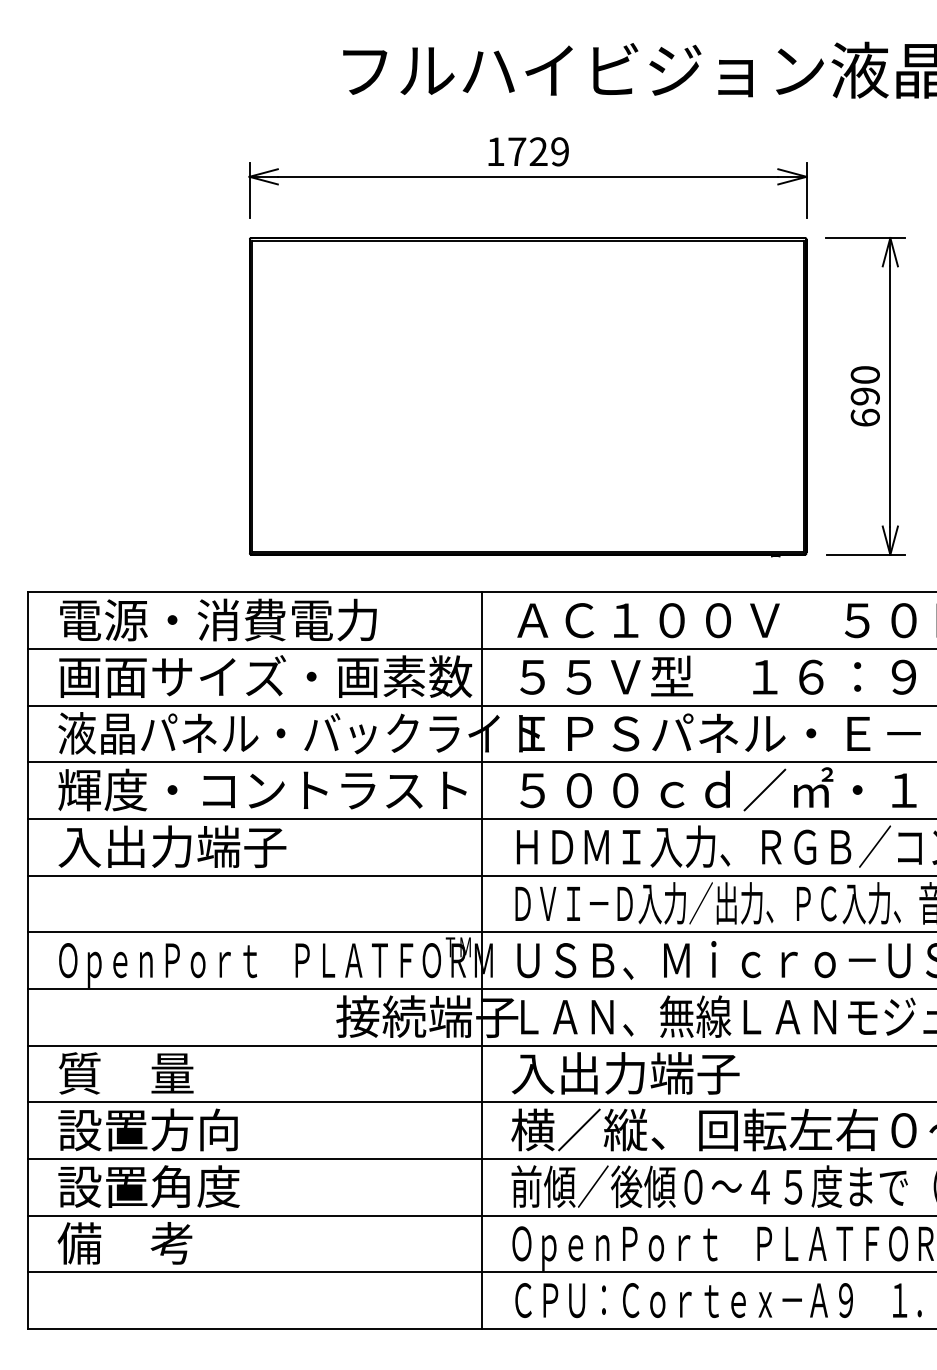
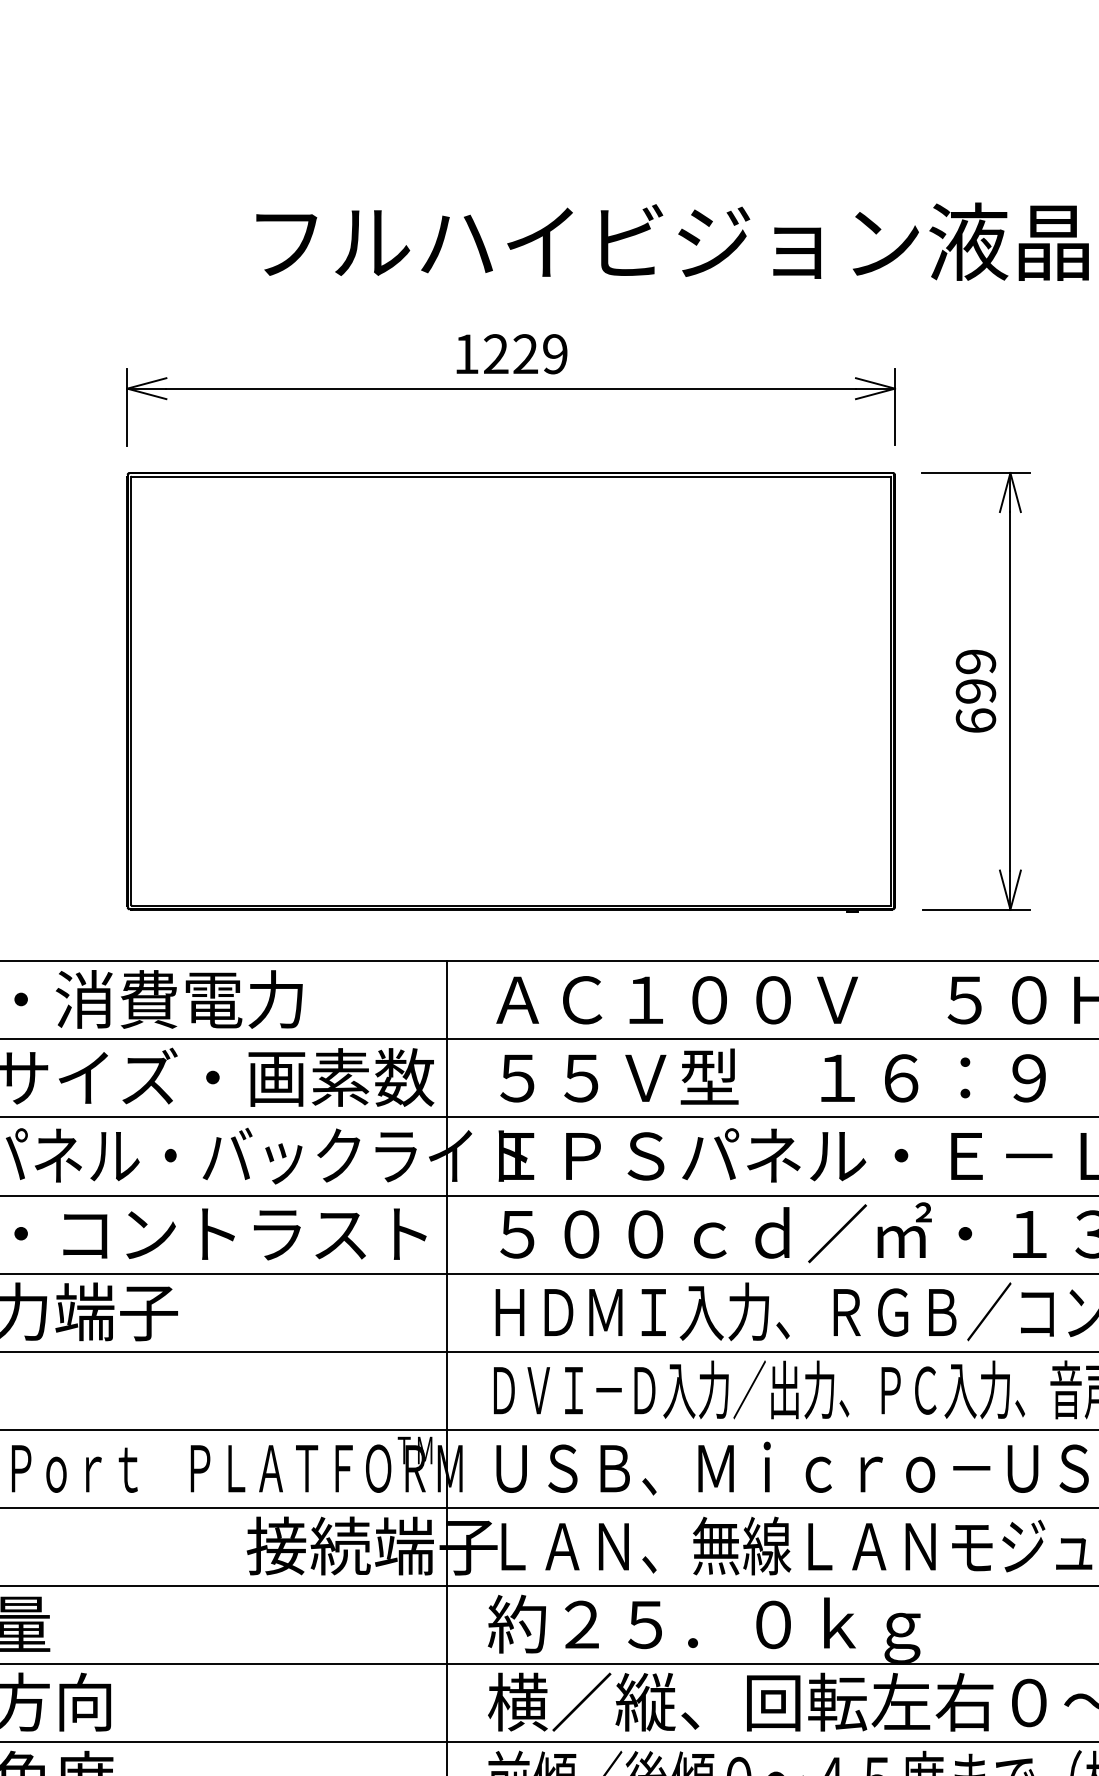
text: (517, 151) -> (496, 353), 1729 -> 1229
text: (864, 374) -> (974, 661), 690 -> 699
text: (668, 1076) -> (704, 1628), 入出力端子 -> 約２５．０ｋｇ

